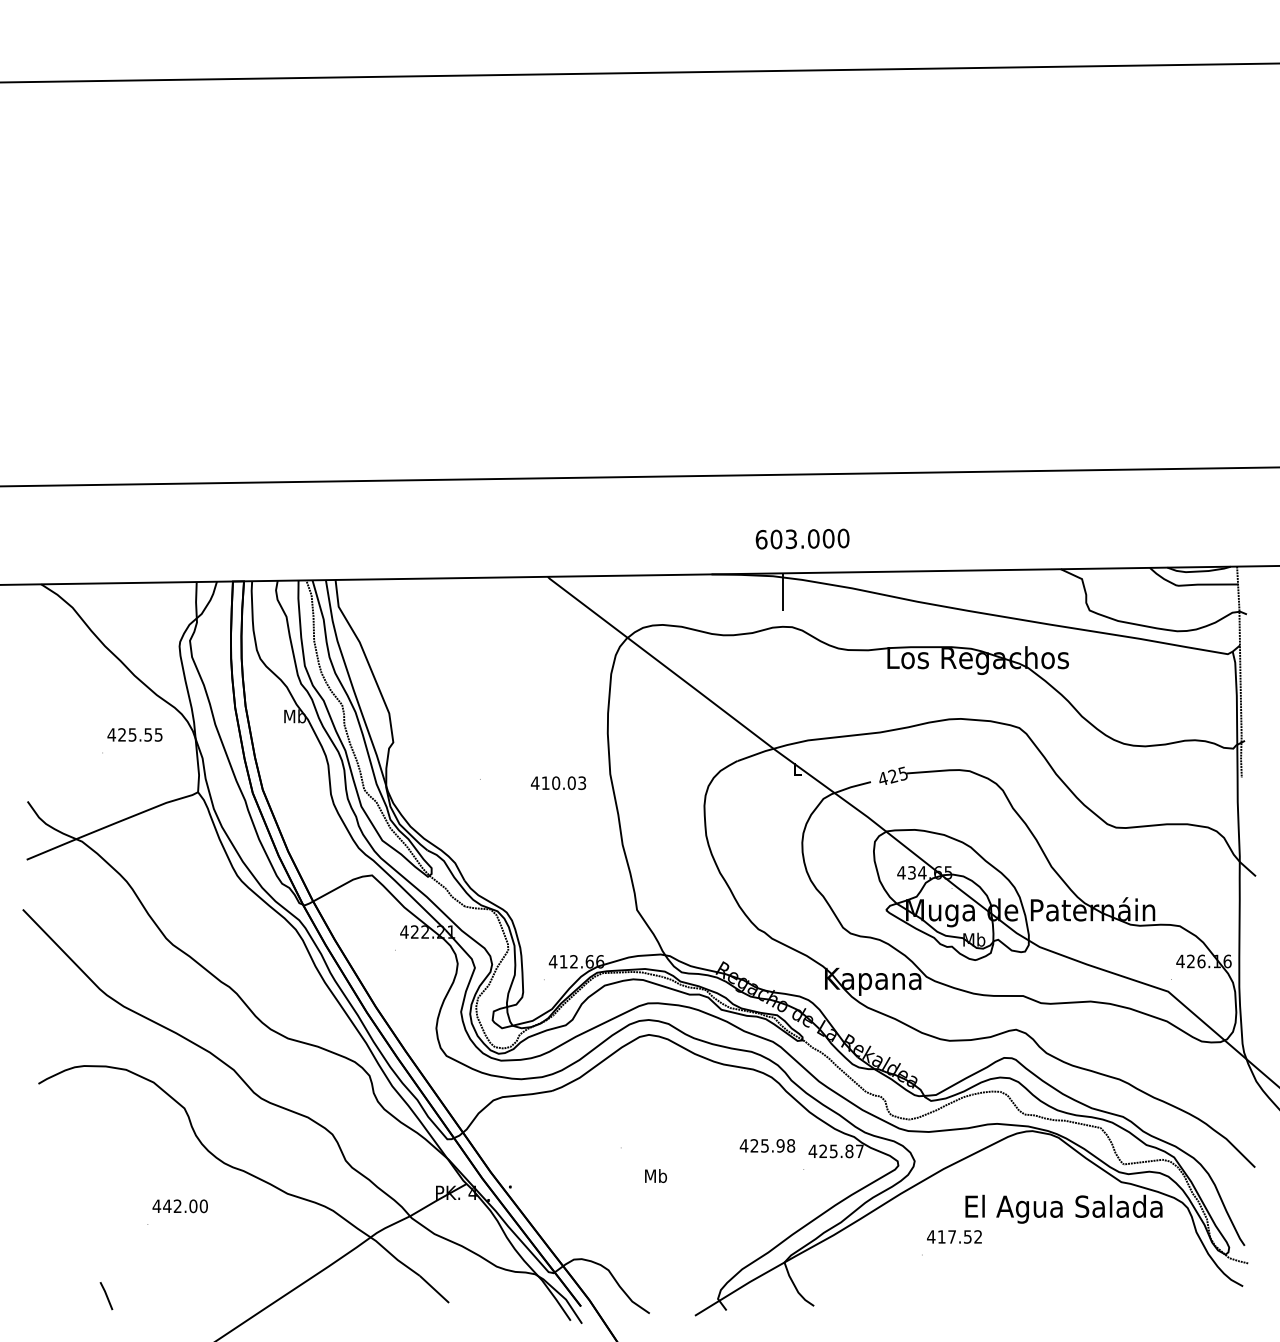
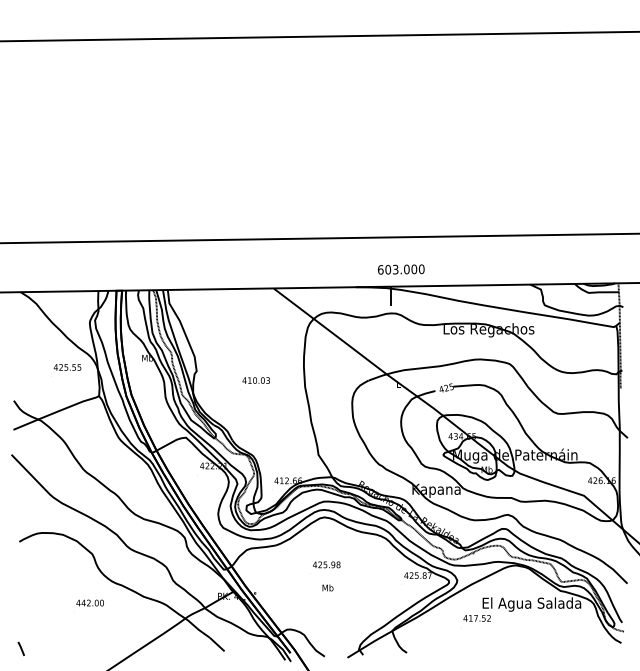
text: (556, 783) -> (255, 380), moved
text: (767, 1145) -> (326, 564), moved
line: (104, 1295) -> (20, 648), moved

